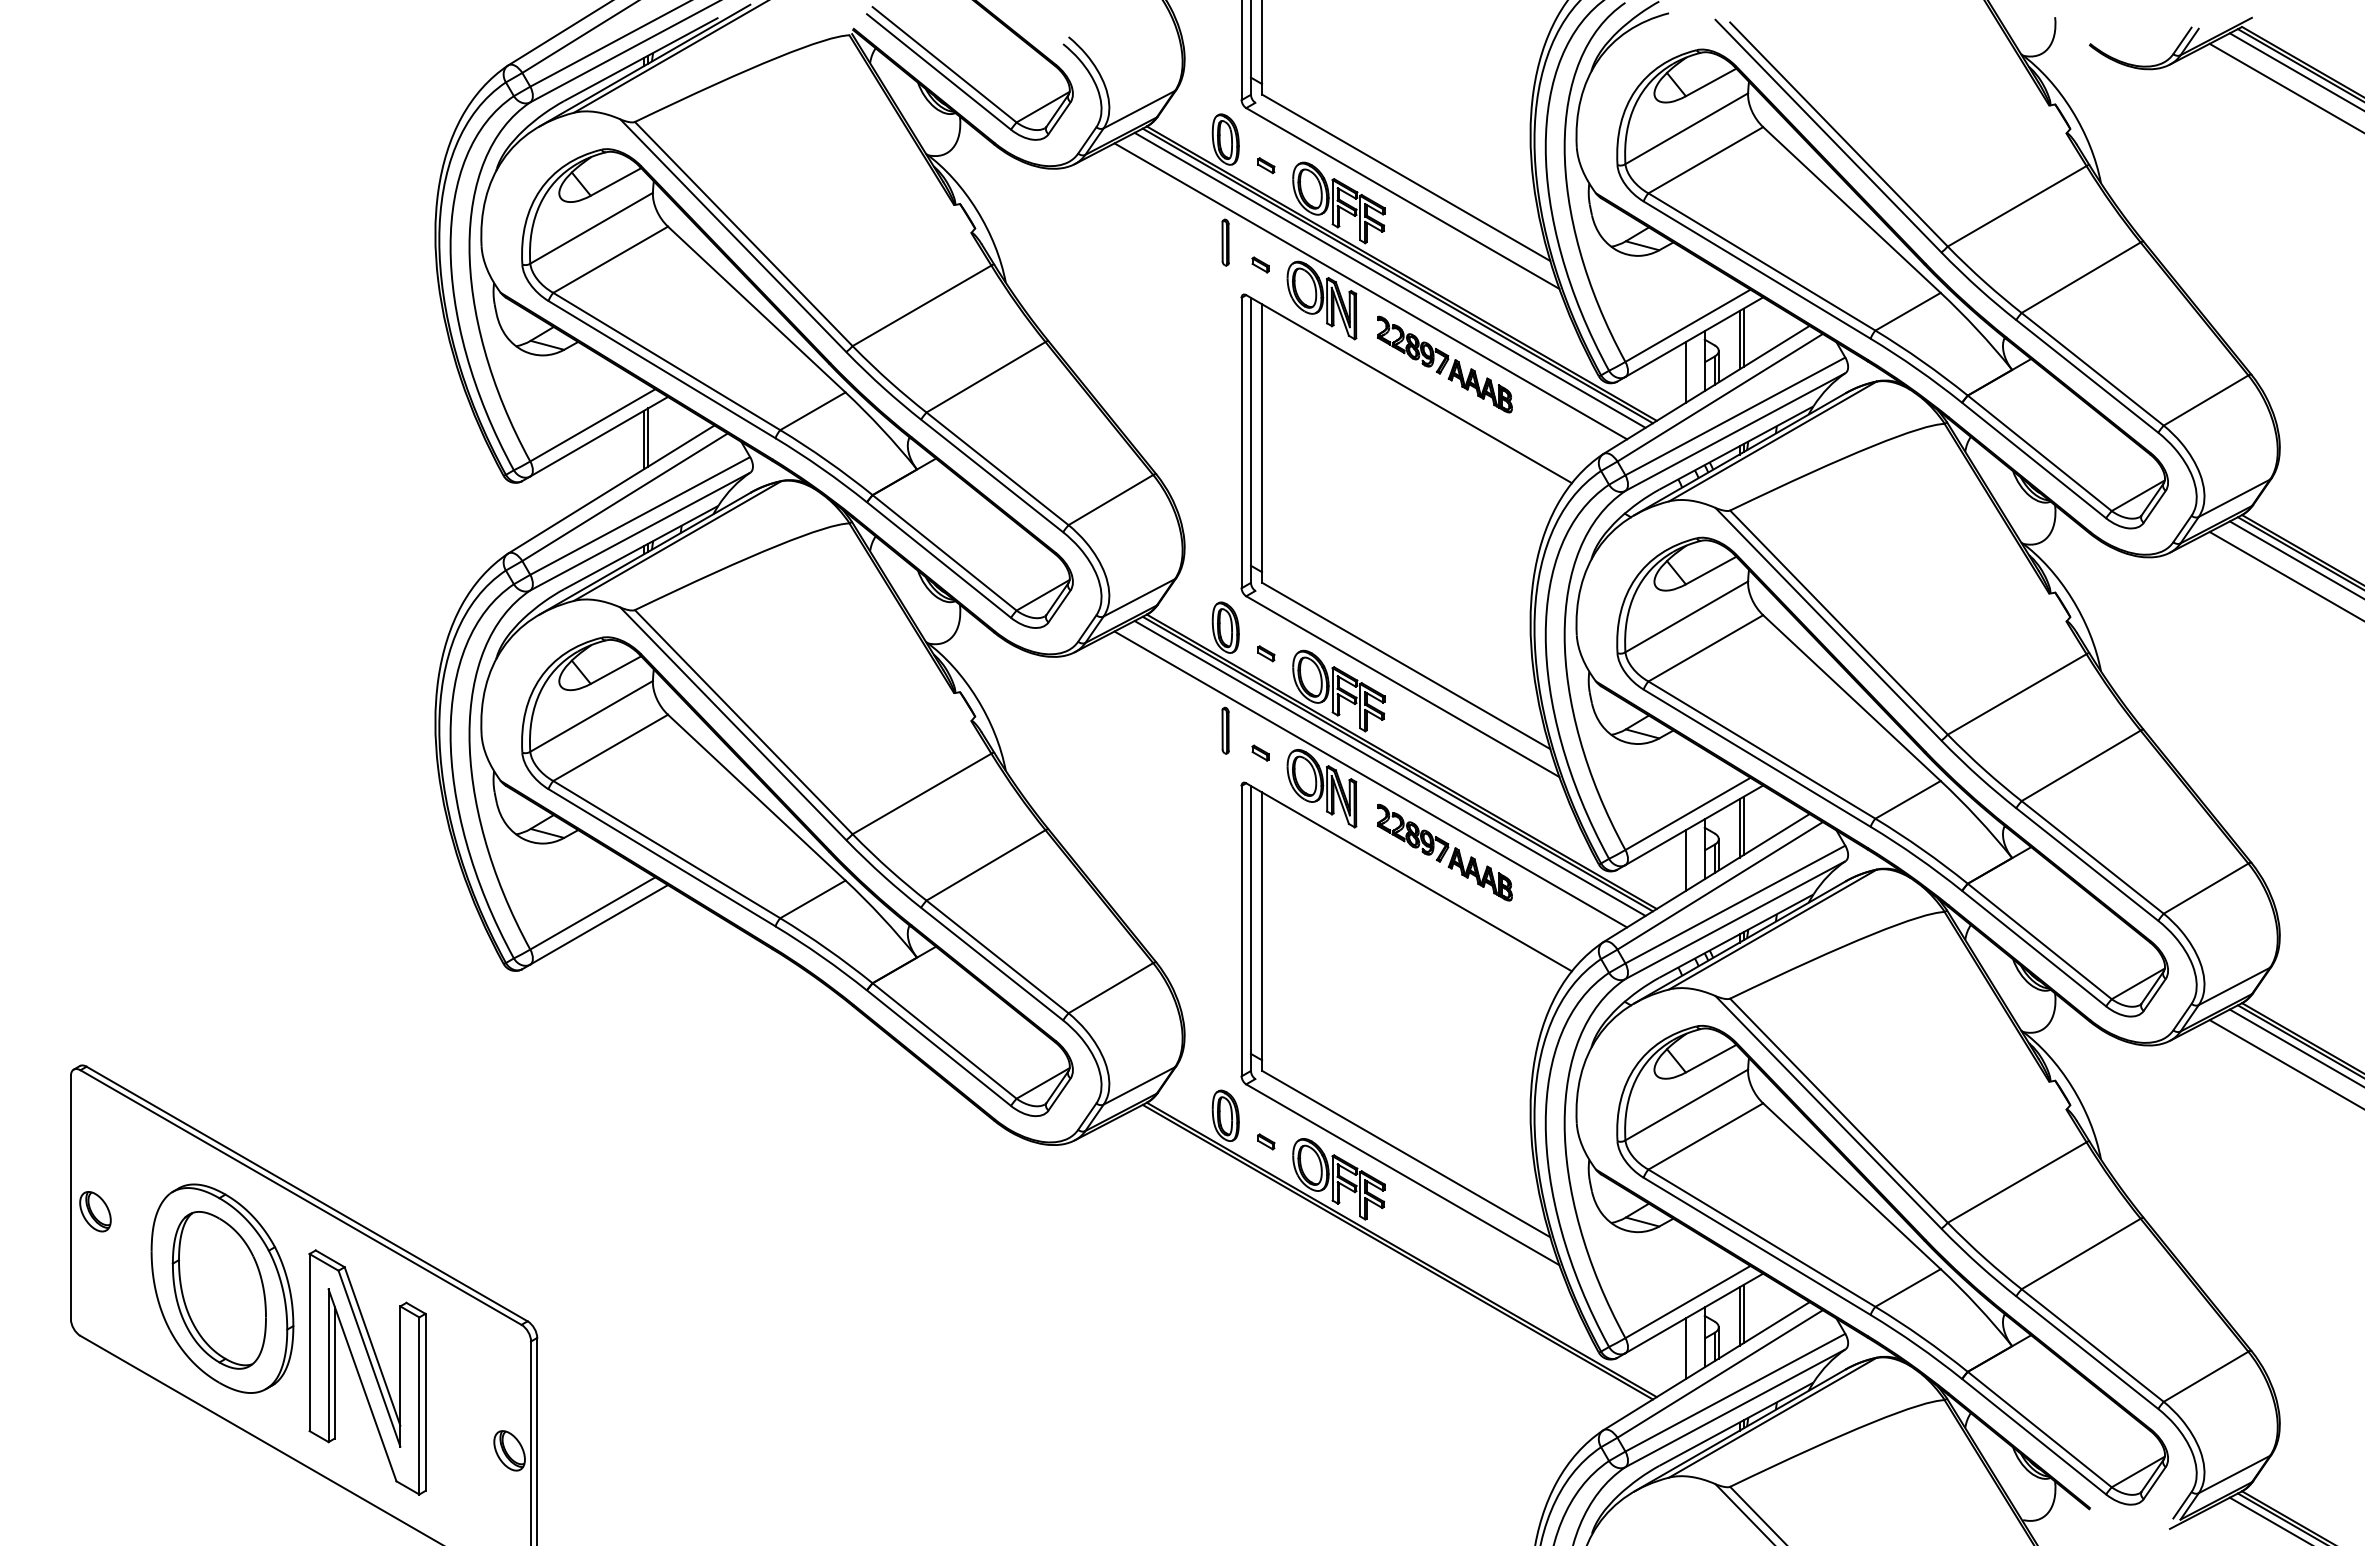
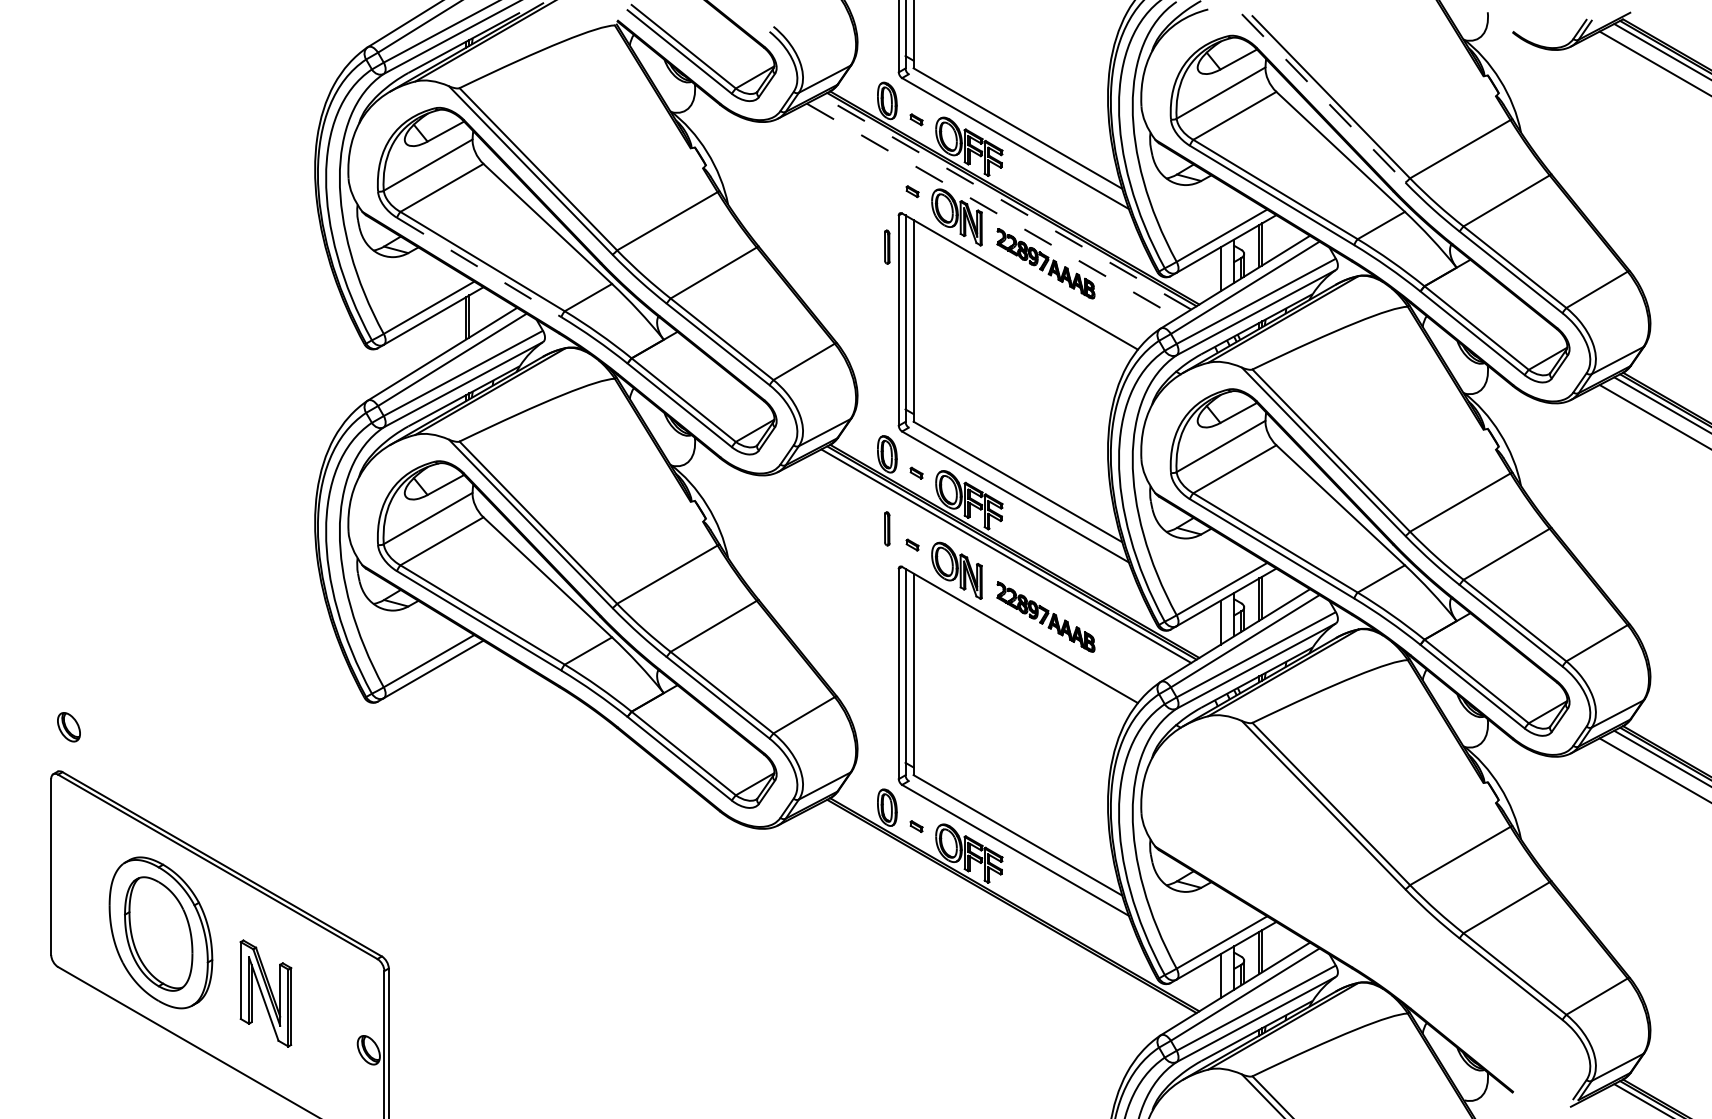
line: (1828, 136) -> (1323, 98), solid -> dashed
part: (1225, 242) -> (887, 247), moved
line: (1390, 280) -> (1006, 202), solid -> dashed
line: (1370, 291) -> (992, 210), solid -> dashed
line: (662, 369) -> (479, 267), solid -> dashed
line: (1370, 779) -> (992, 564), removed
part: (95, 1211) -> (69, 727), moved
part: (1892, 1264) -> (1370, 915), removed
part: (367, 1372) -> (265, 993), size x0.6

